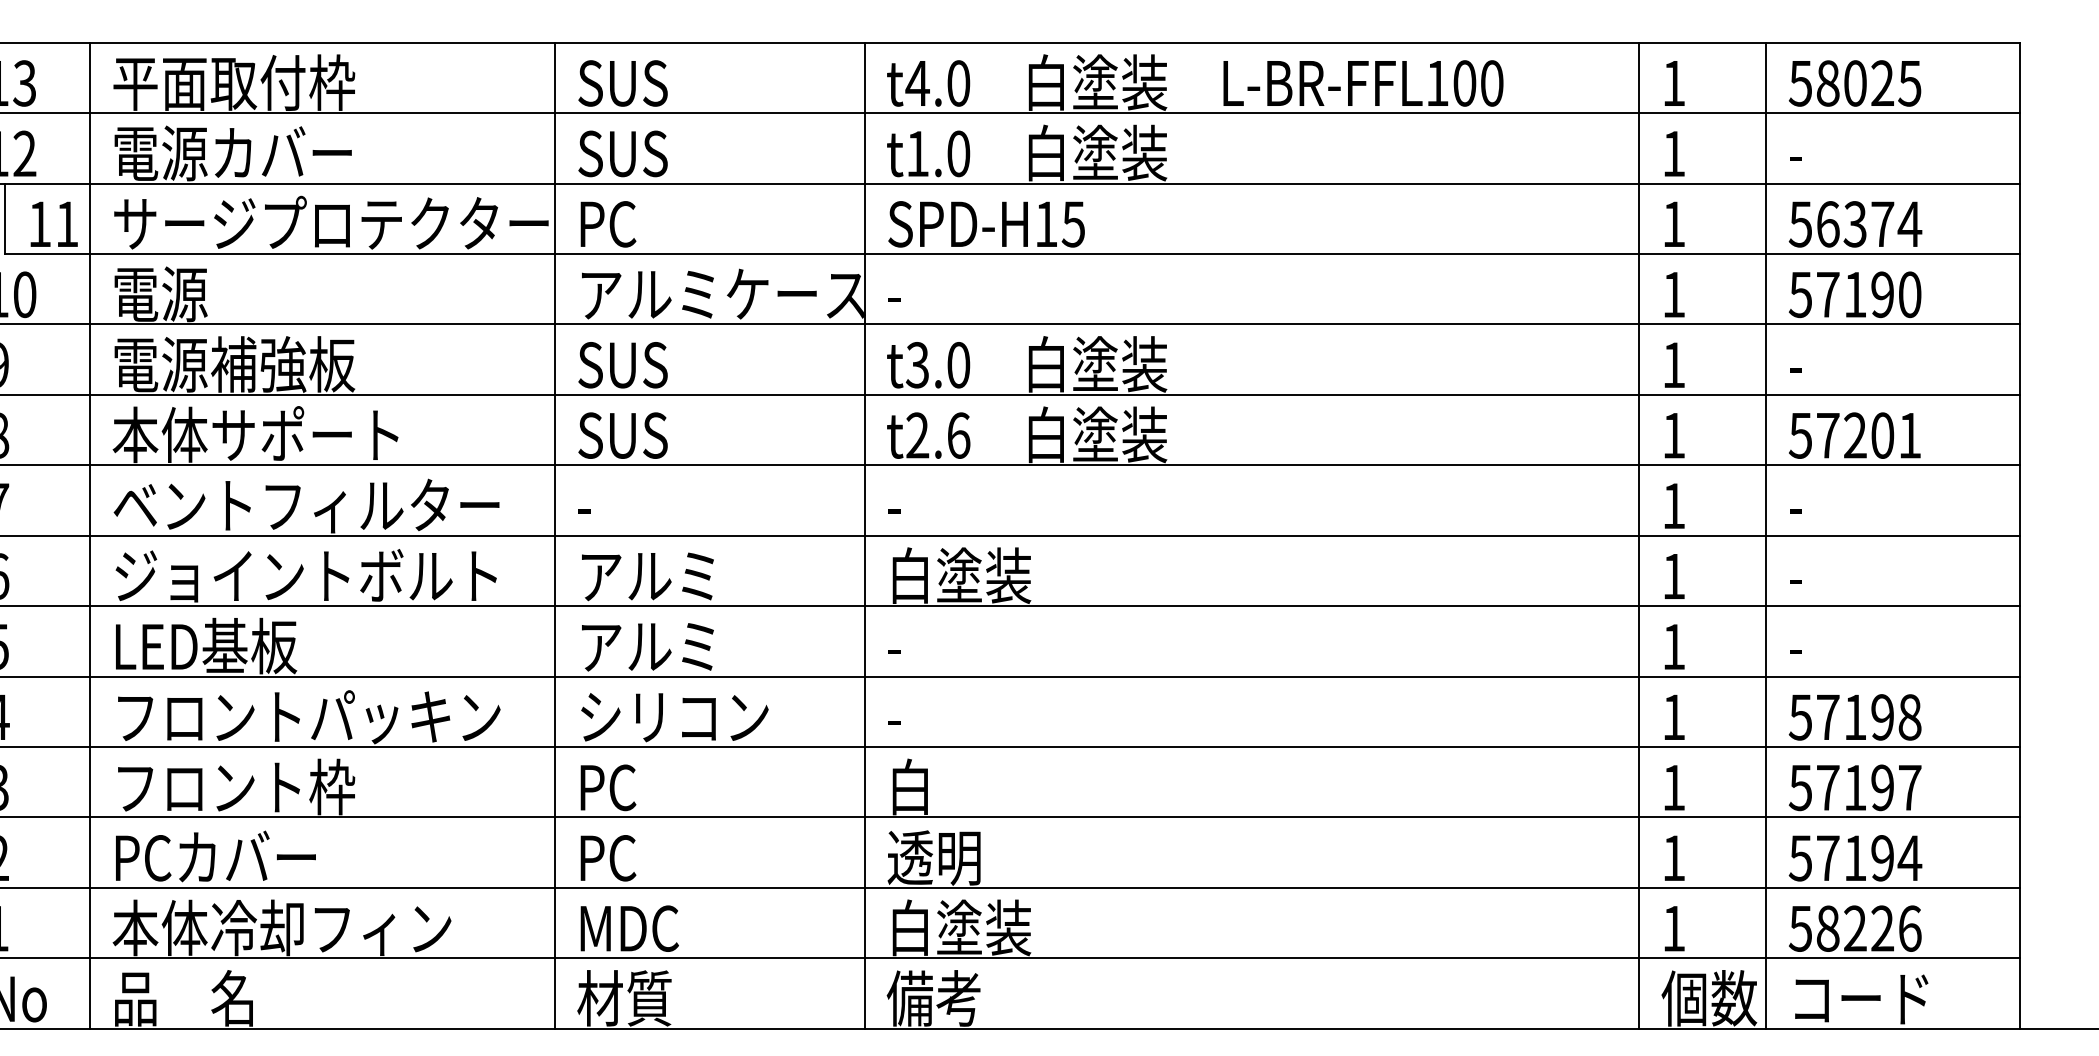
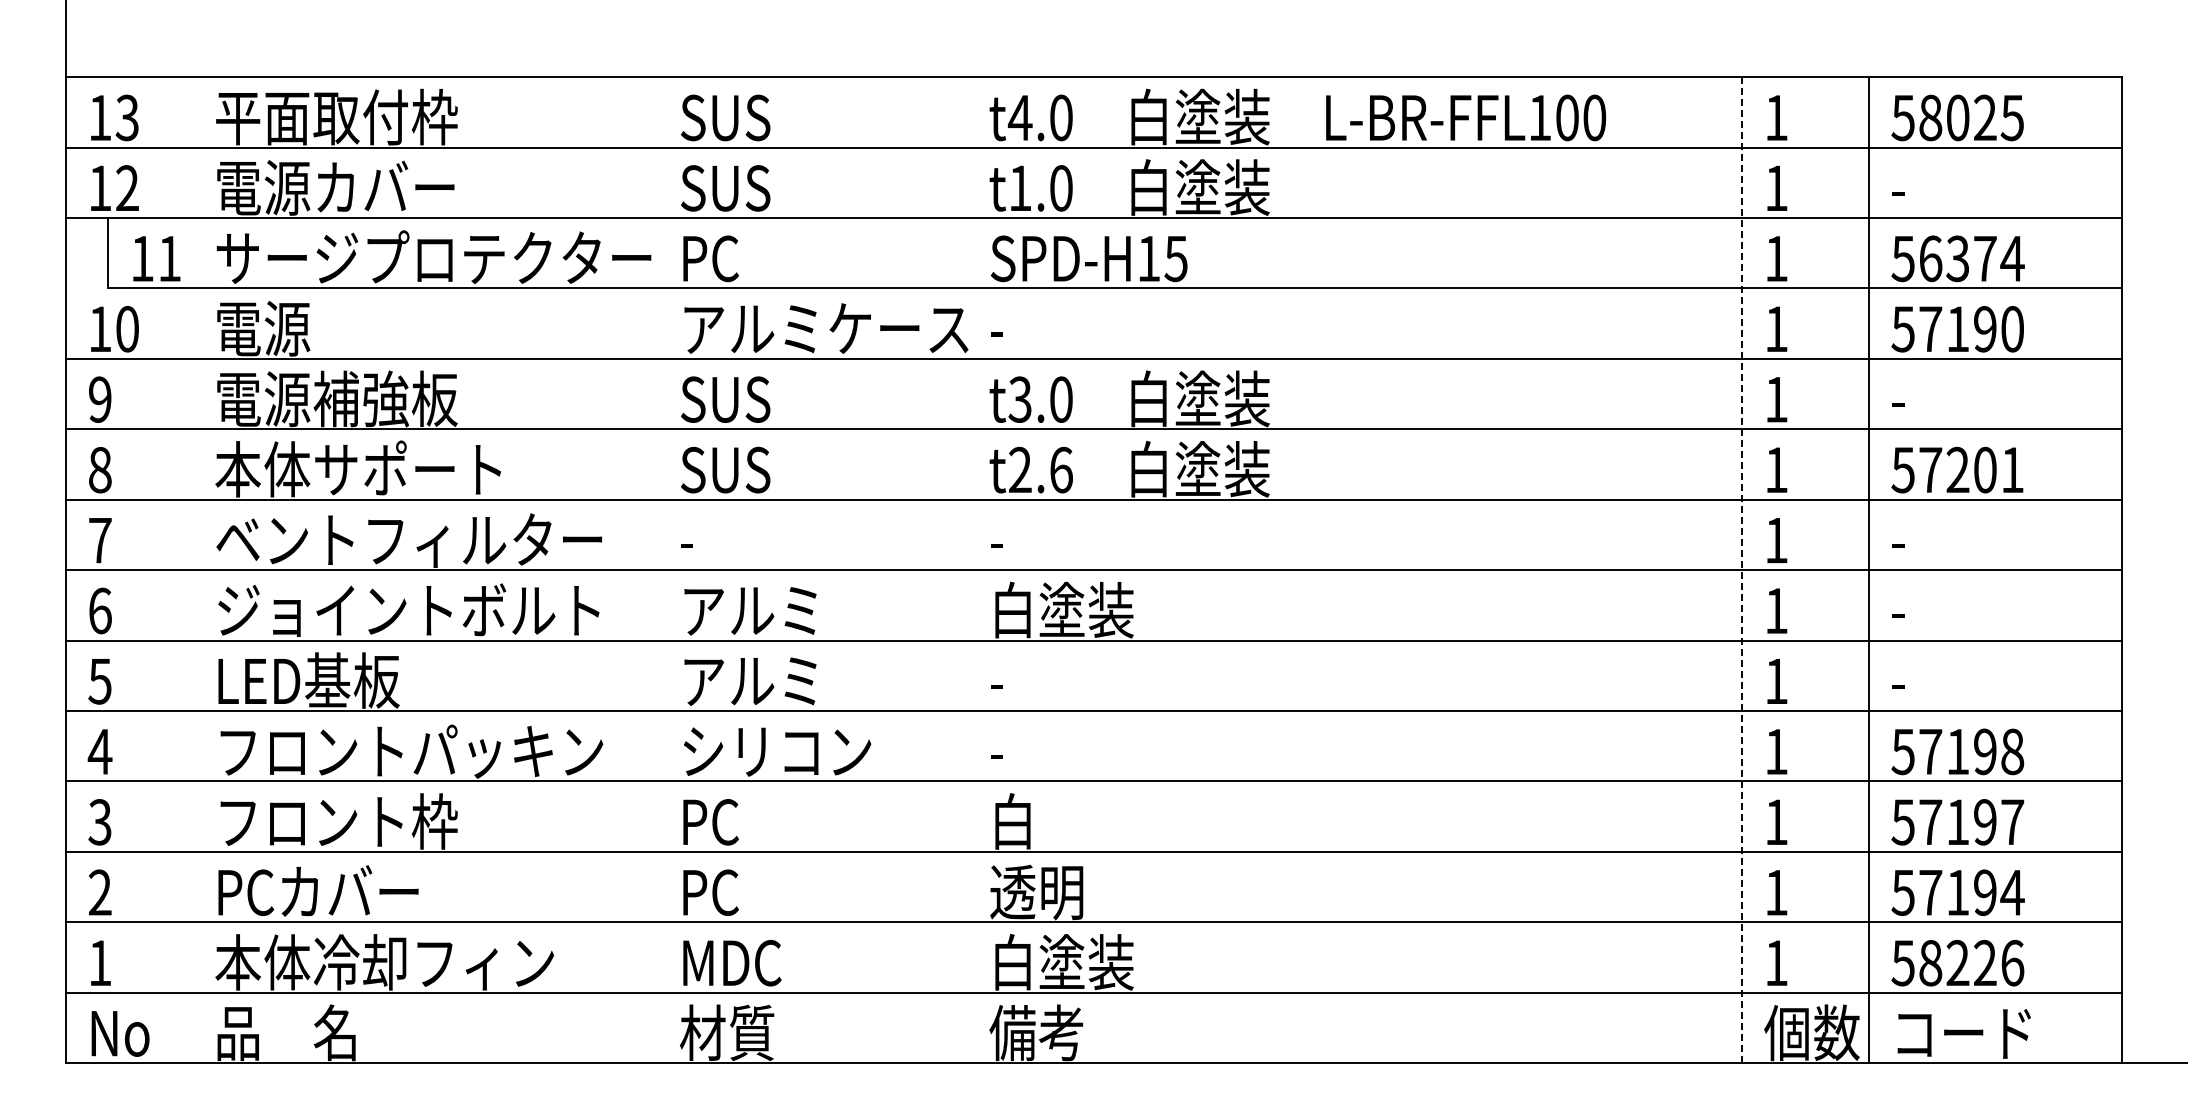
line: (89, 536) -> (192, 570), removed
line: (554, 536) -> (657, 570), removed
line: (864, 536) -> (967, 570), removed
line: (1639, 536) -> (1742, 570), solid -> dashed

